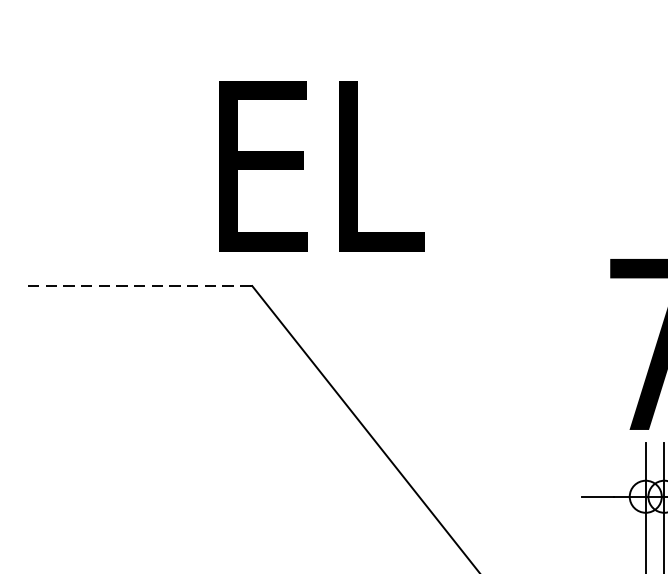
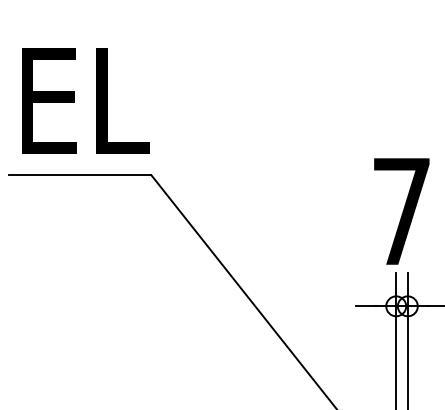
text: (321, 165) -> (85, 100), moved
line: (138, 286) -> (80, 175), dashed -> solid

